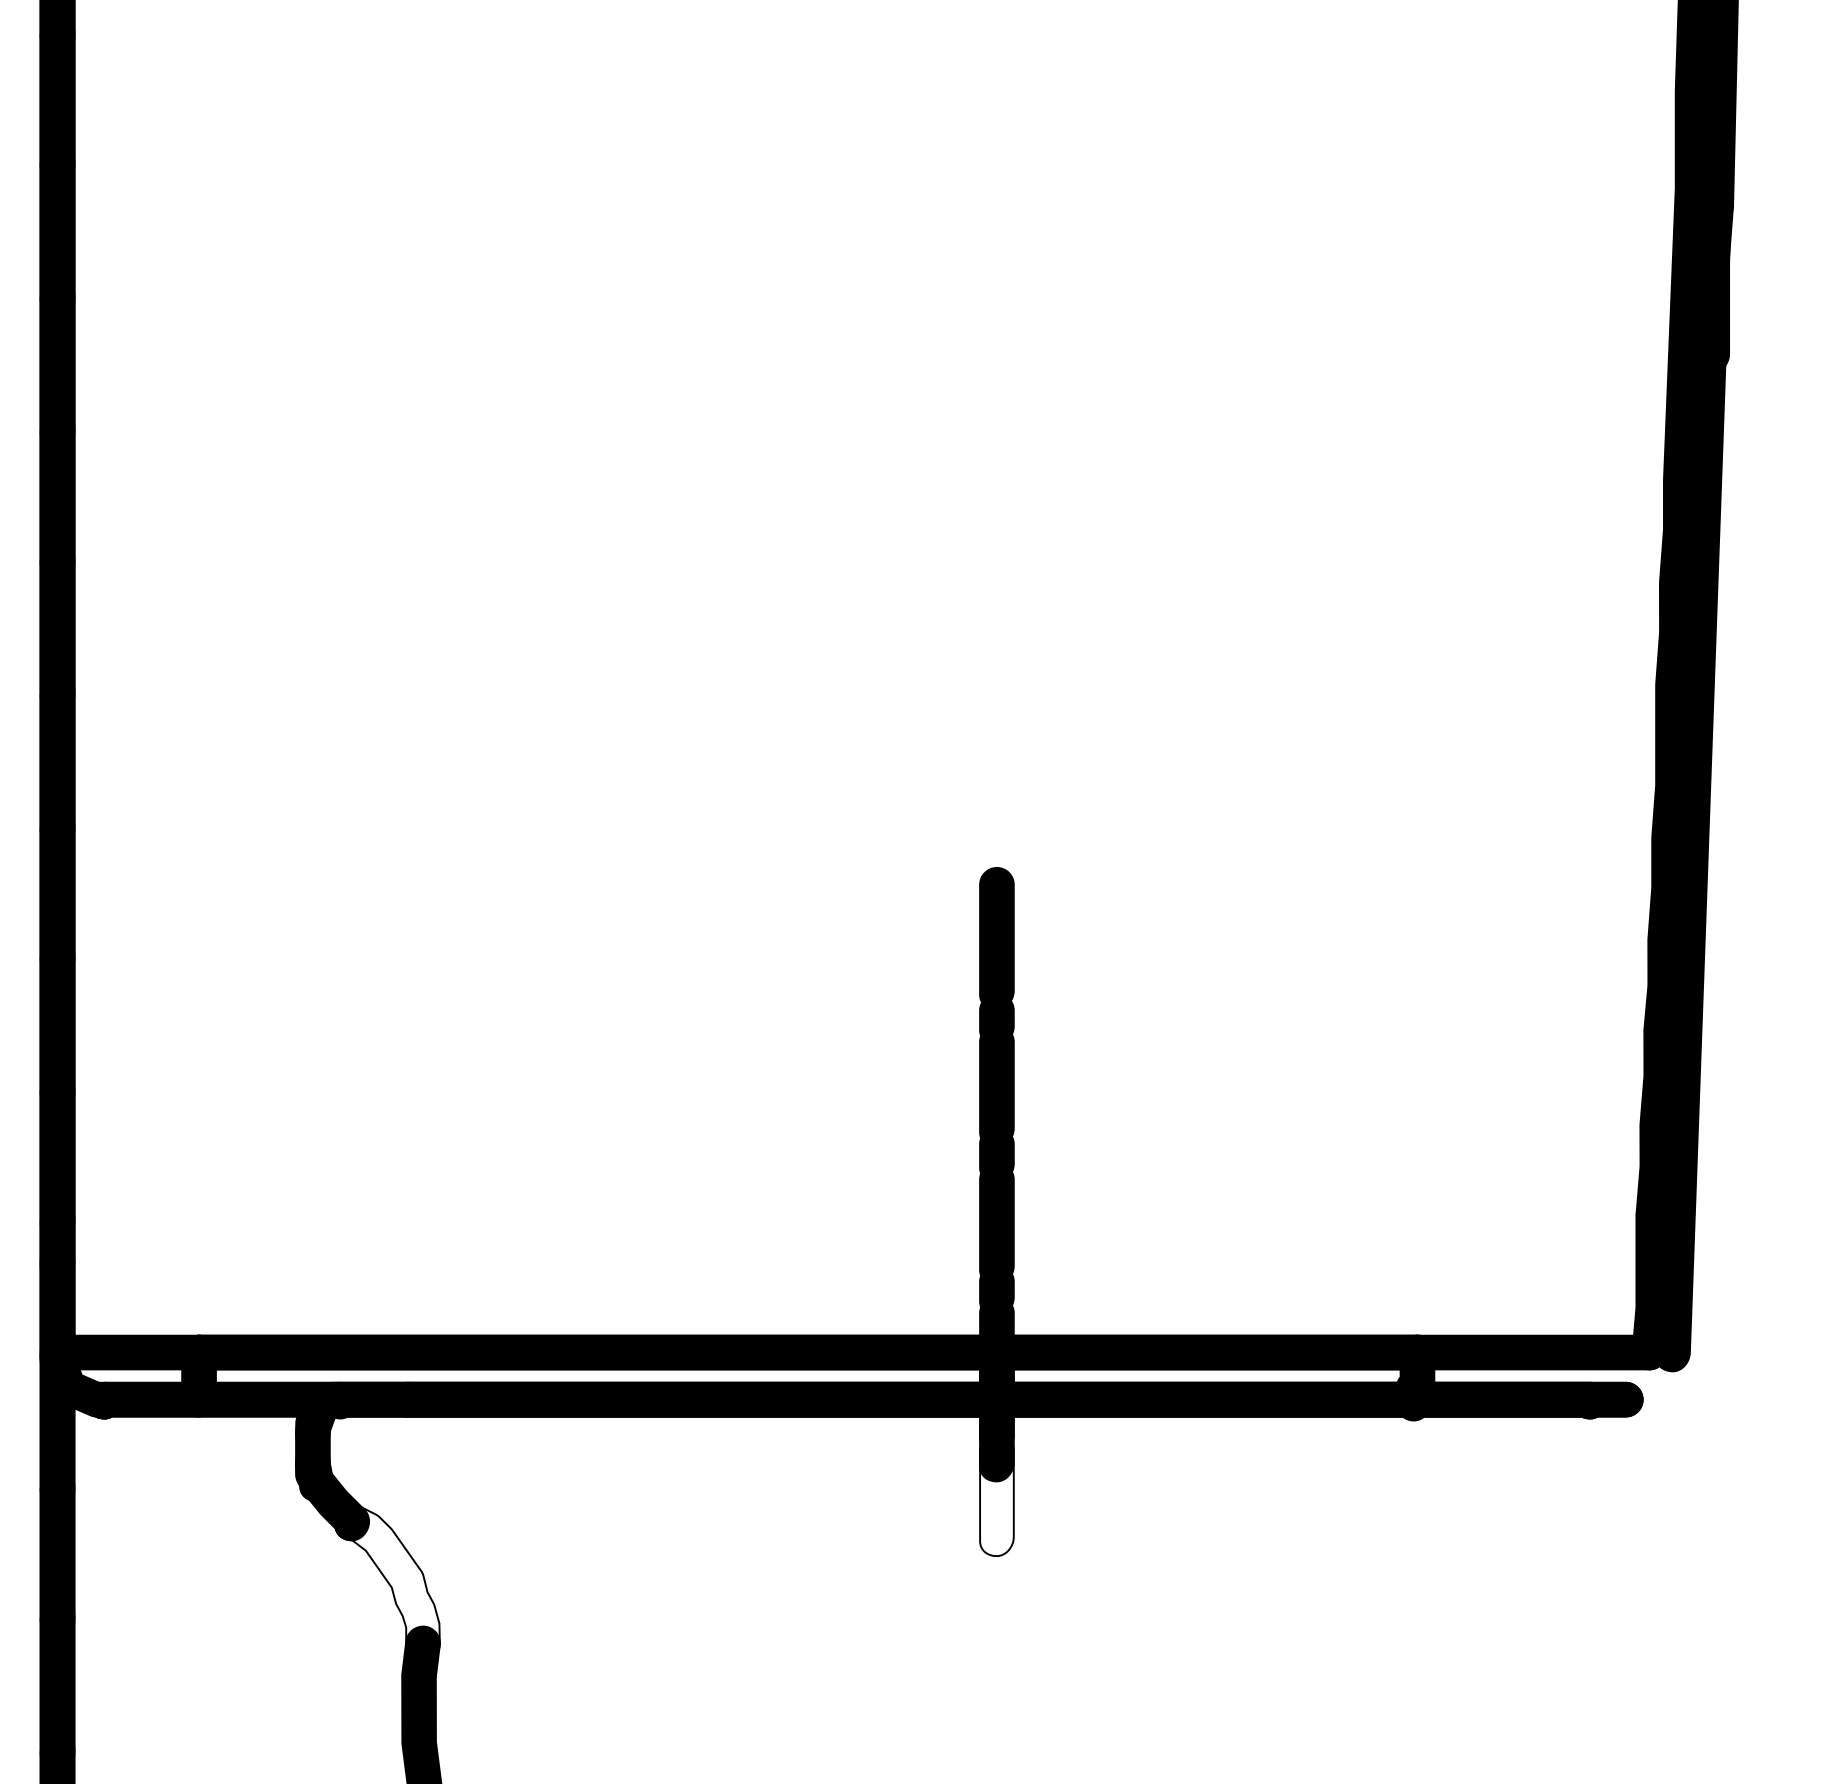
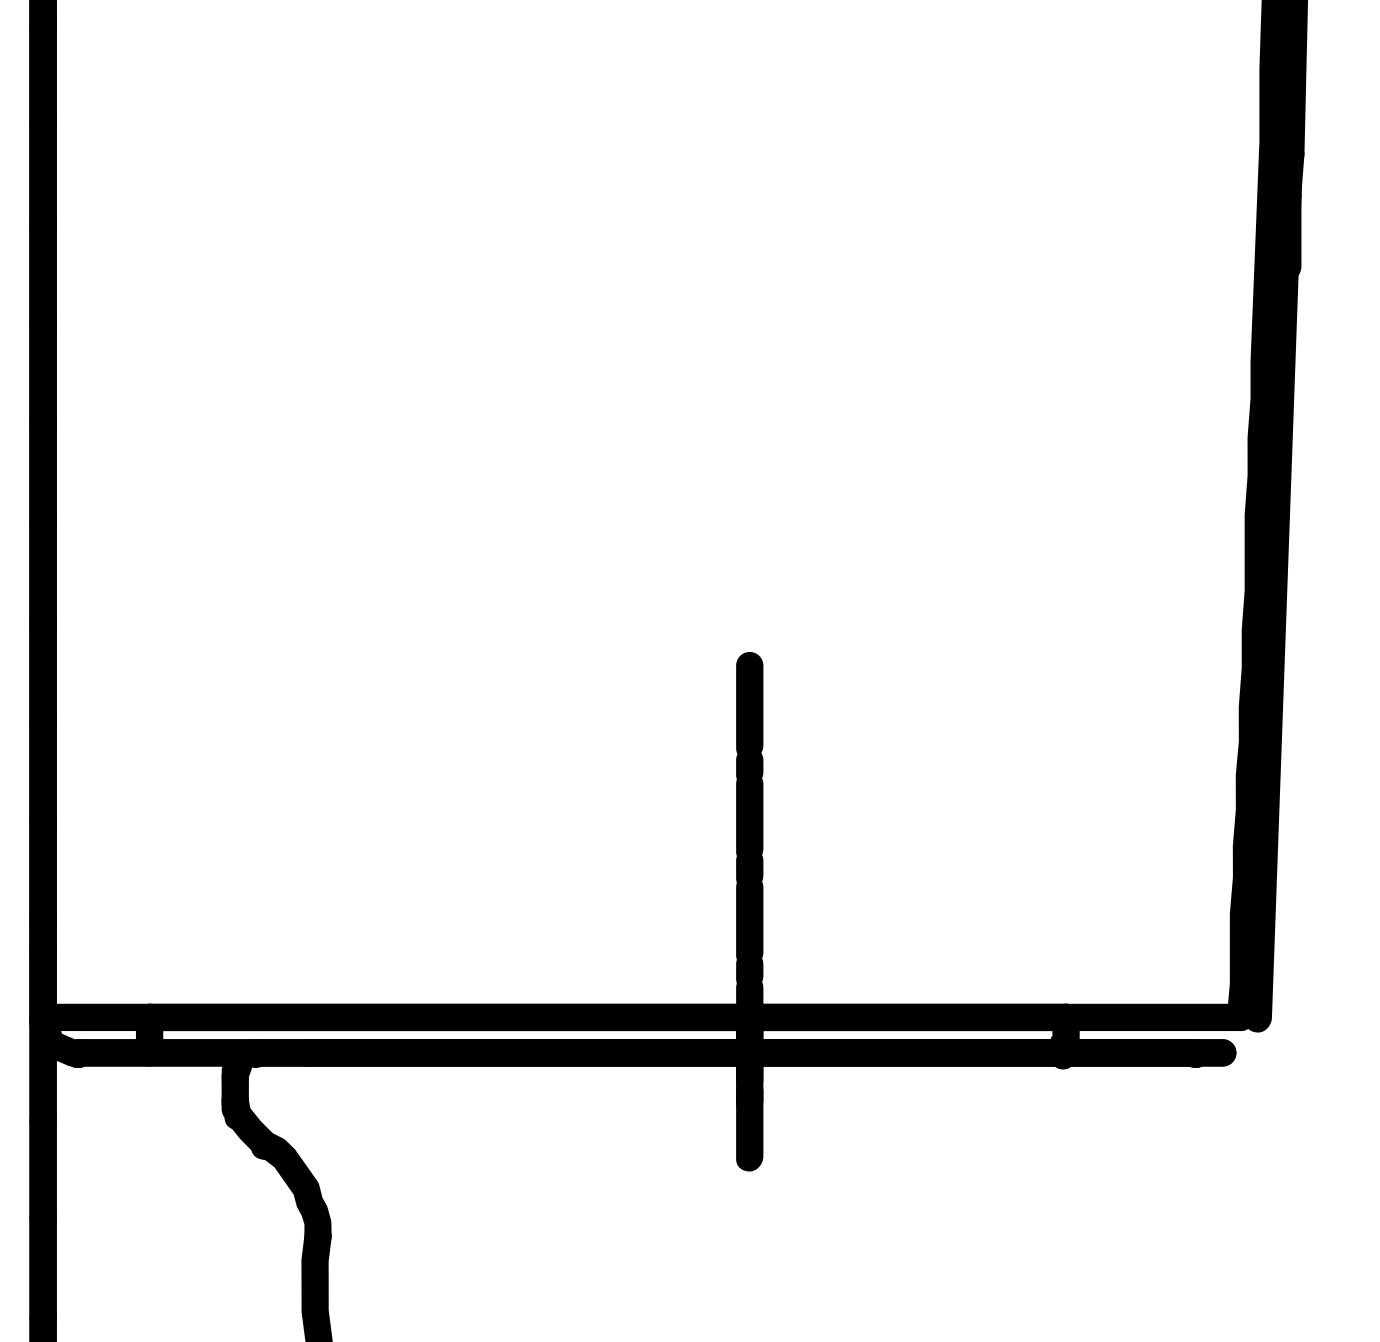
fill: (996, 1494) -> (749, 1124), added
fill: (387, 1582) -> (291, 1190), added

